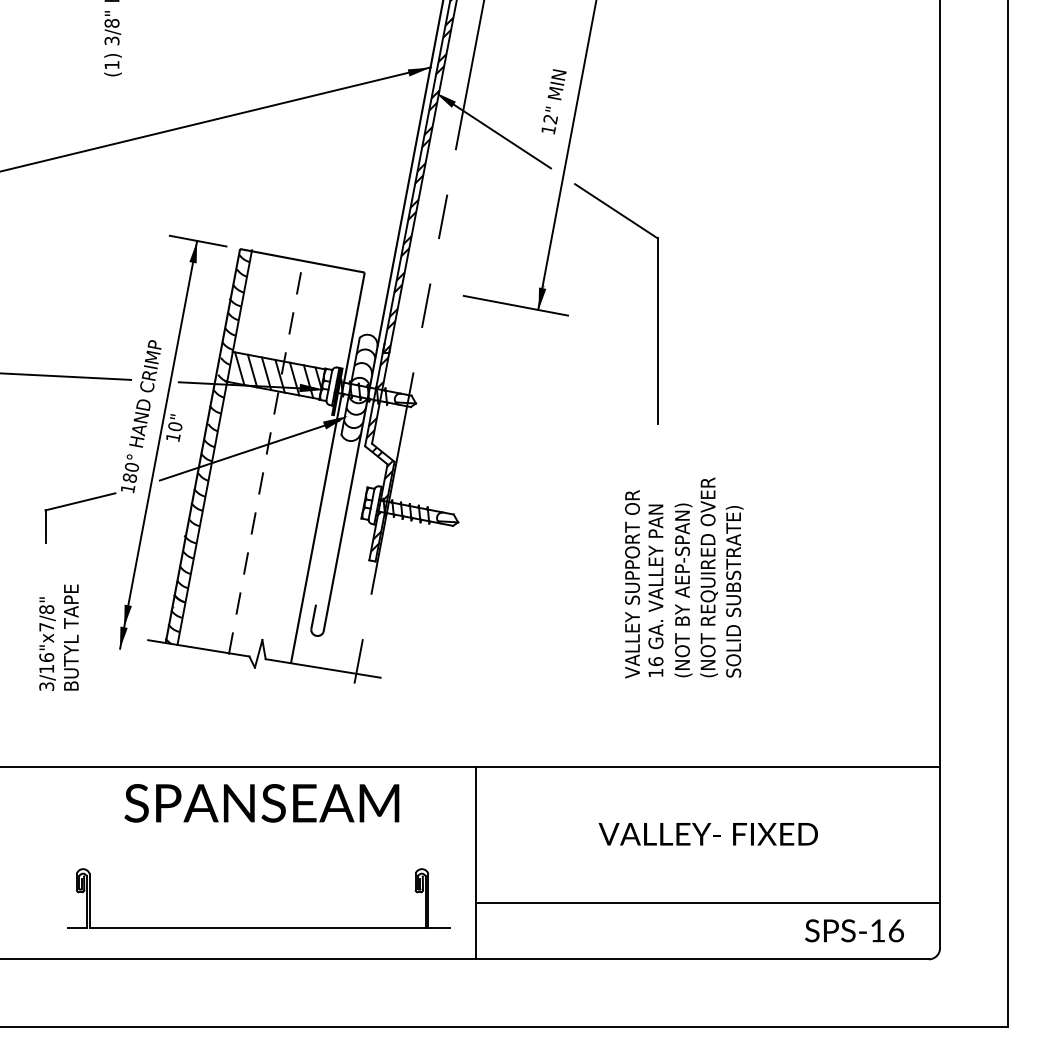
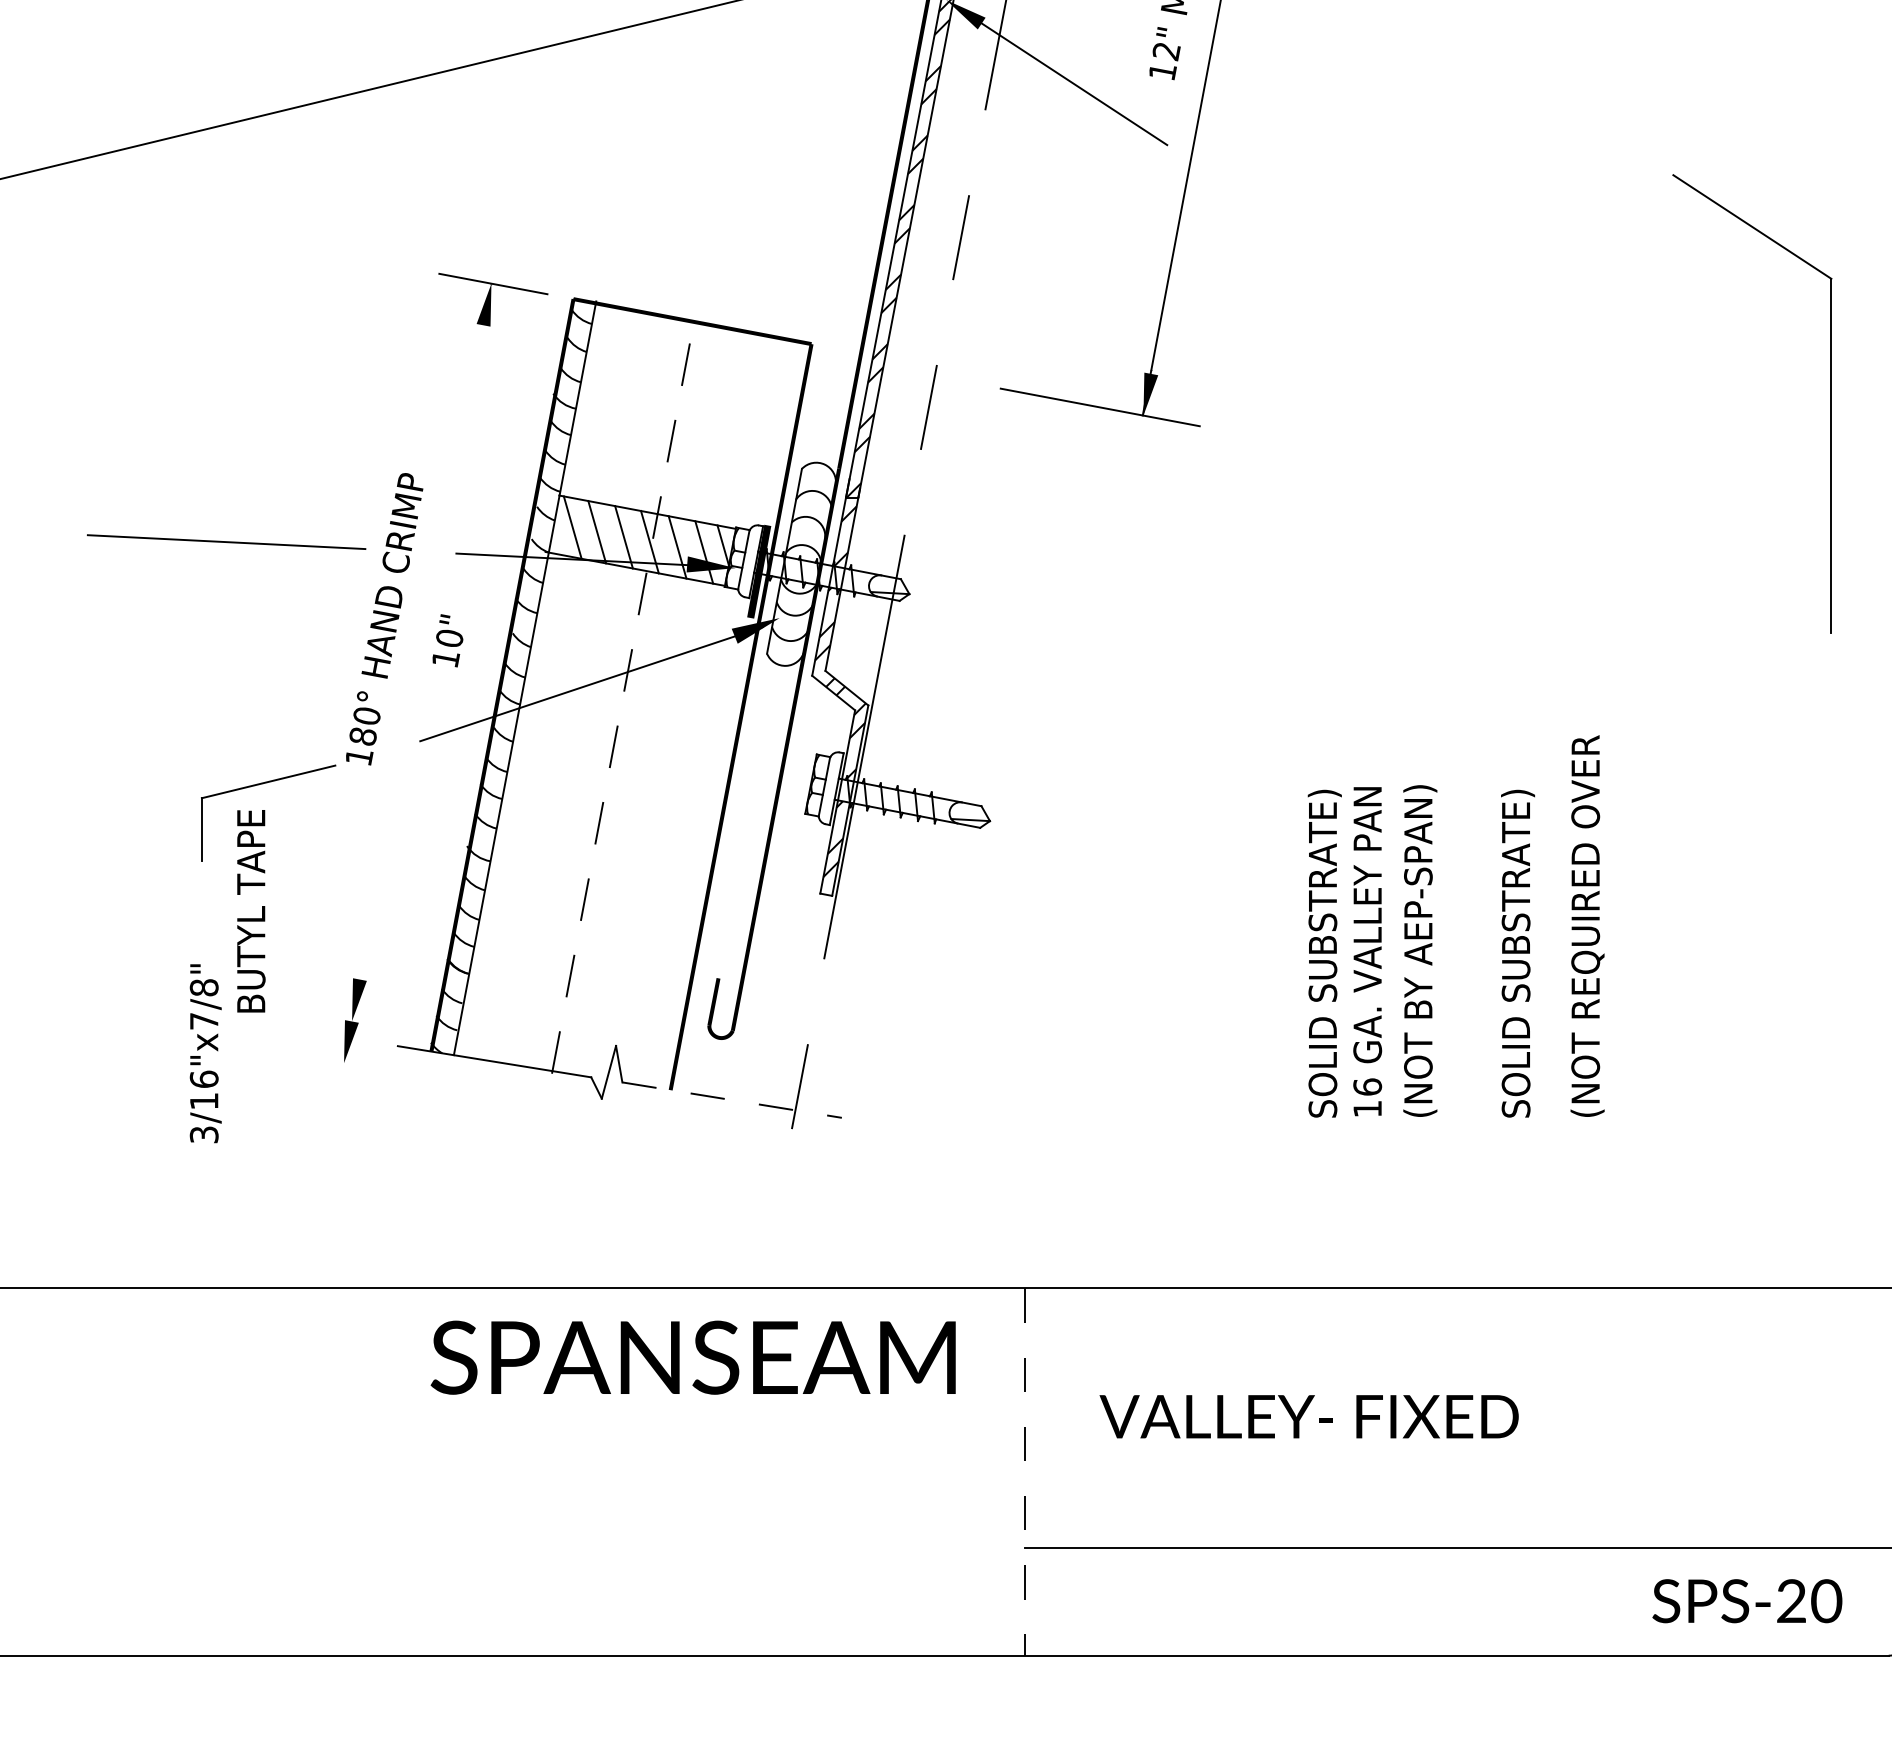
part: (657, 303) -> (1830, 403), moved
line: (158, 444) -> (417, 672), removed
text: (708, 577) -> (1586, 926), moved
text: (633, 584) -> (1324, 939), VALLEY SUPPORT OR -> SOLID SUBSTRATE)
text: (71, 637) -> (251, 911), moved
line: (323, 668) -> (732, 1100), solid -> dashed
text: (261, 803) -> (692, 1358), moved
text: (707, 834) -> (1307, 1417), moved
line: (476, 863) -> (1024, 1472), solid -> dashed
part: (258, 927) -> (608, 1594), removed
text: (887, 930) -> (1809, 1600), SPS-16 -> SPS-20

